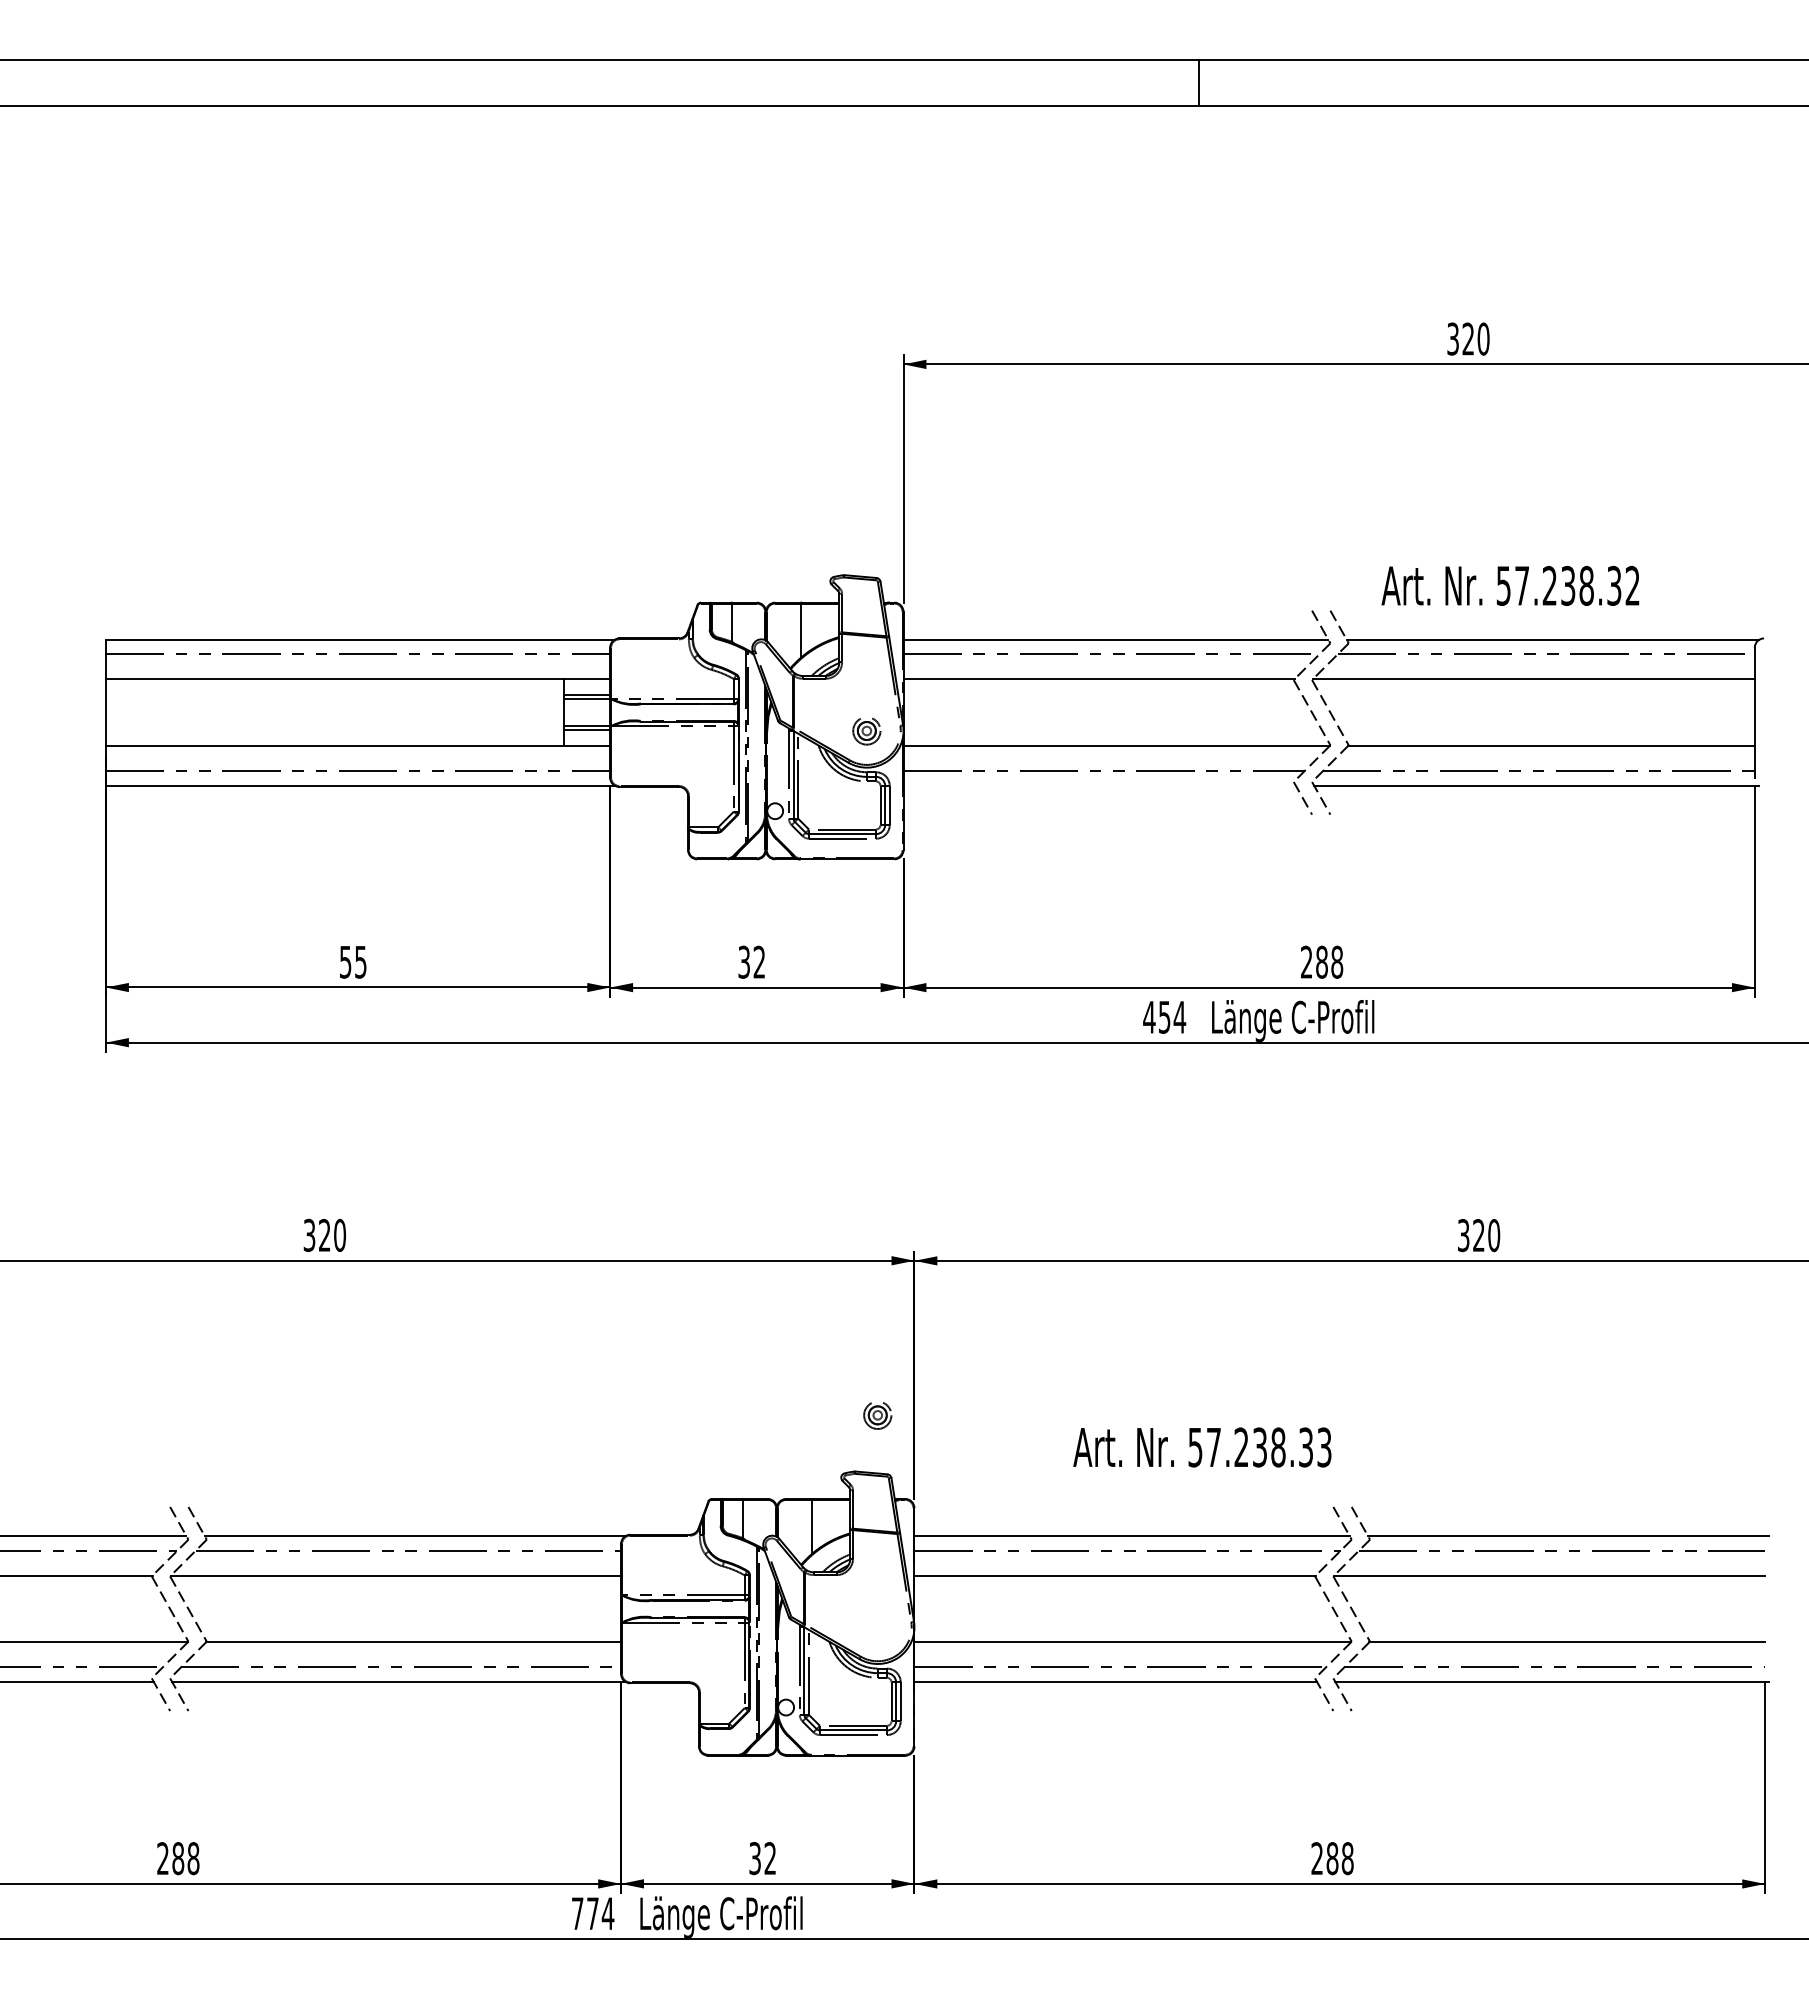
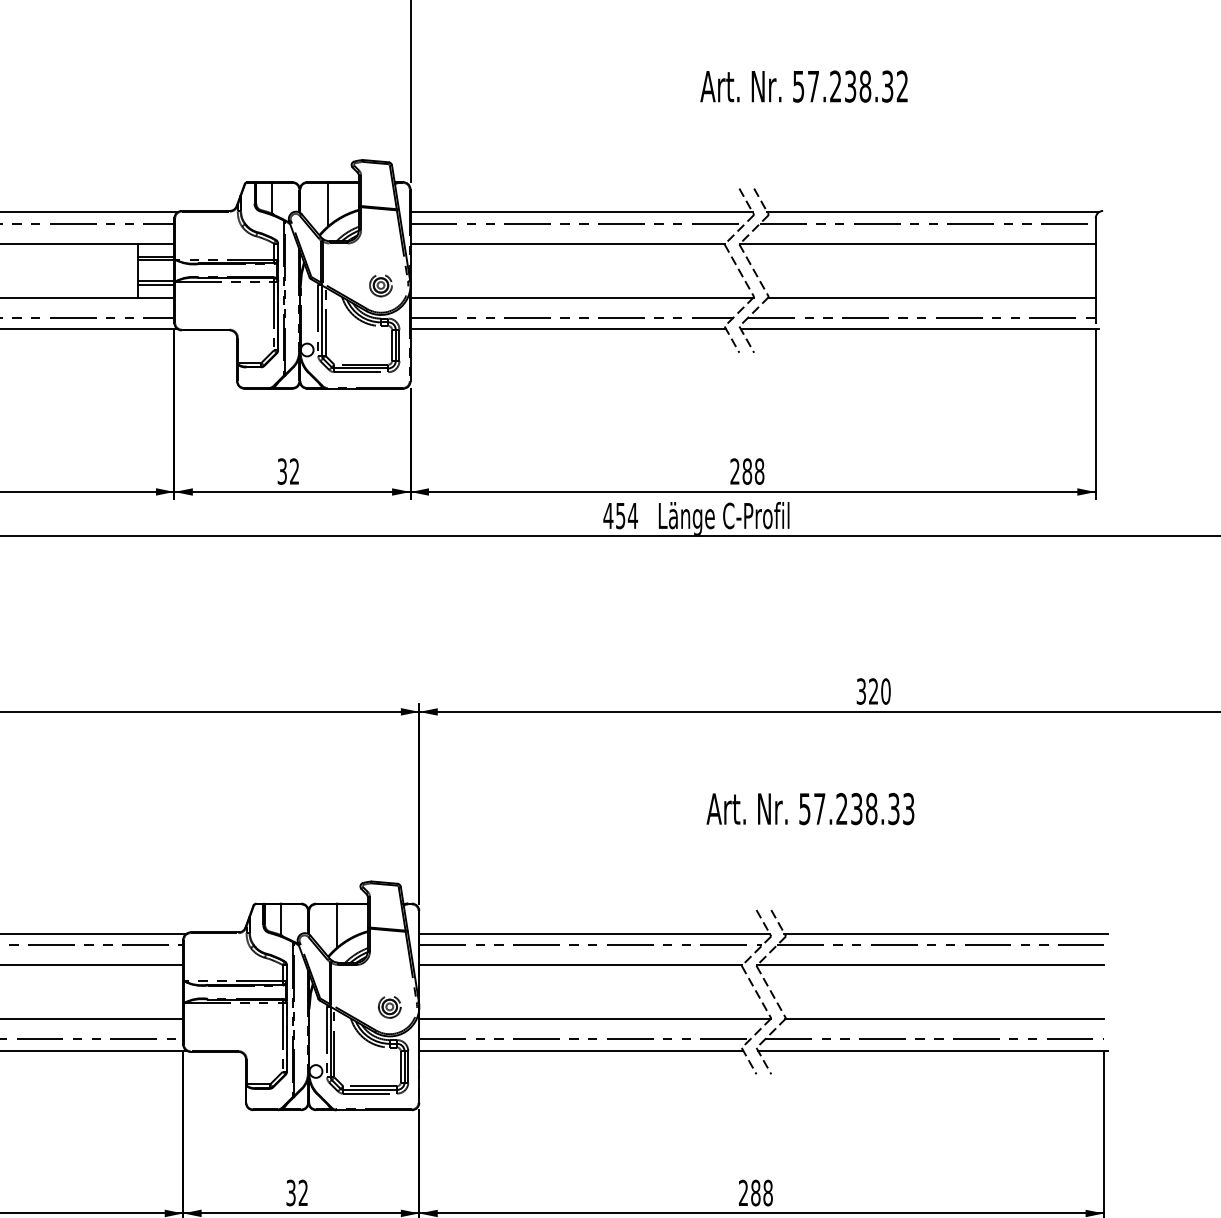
text: (1510, 585) -> (804, 86), moved
line: (1099, 785) -> (568, 329), added
part: (877, 1415) -> (389, 1007), moved
text: (1202, 1447) -> (810, 809), moved

